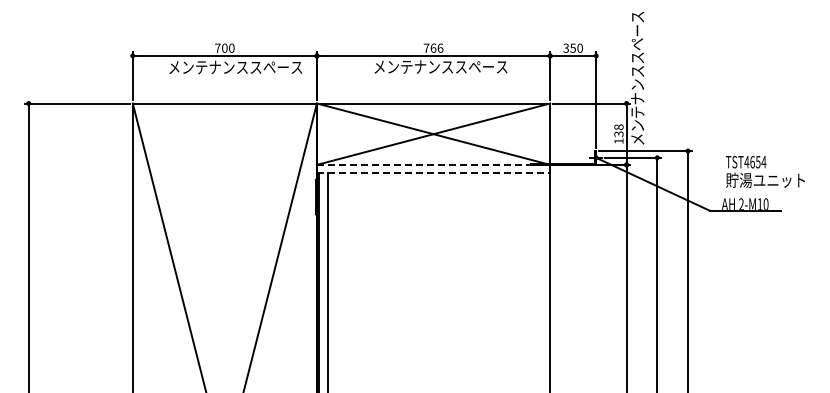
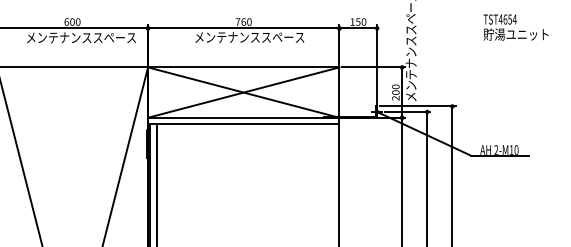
text: (217, 47) -> (66, 21), 700 -> 600
text: (440, 47) -> (249, 21), 766 -> 760
text: (565, 47) -> (351, 21), 350 -> 150
text: (618, 133) -> (395, 92), 138 -> 200
line: (433, 164) -> (243, 117), dashed -> solid
text: (764, 171) -> (515, 27), moved
line: (433, 172) -> (243, 124), dashed -> solid

